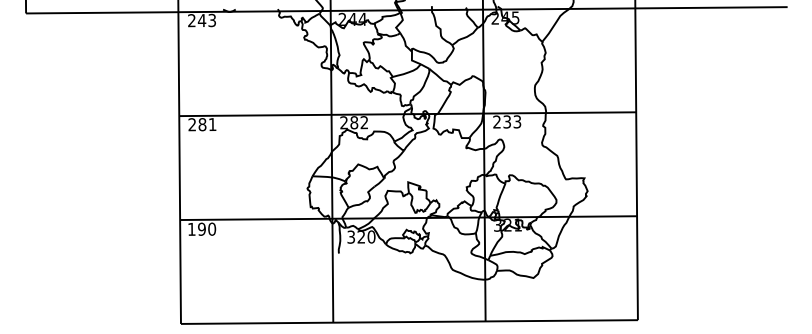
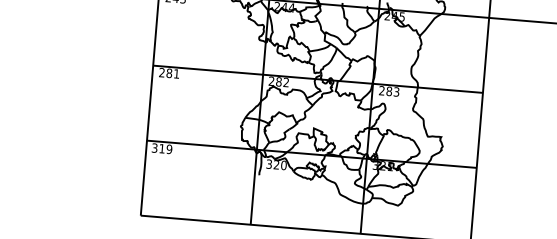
text: (507, 121) -> (389, 91), 233 -> 283
text: (201, 228) -> (161, 148), 190 -> 319

